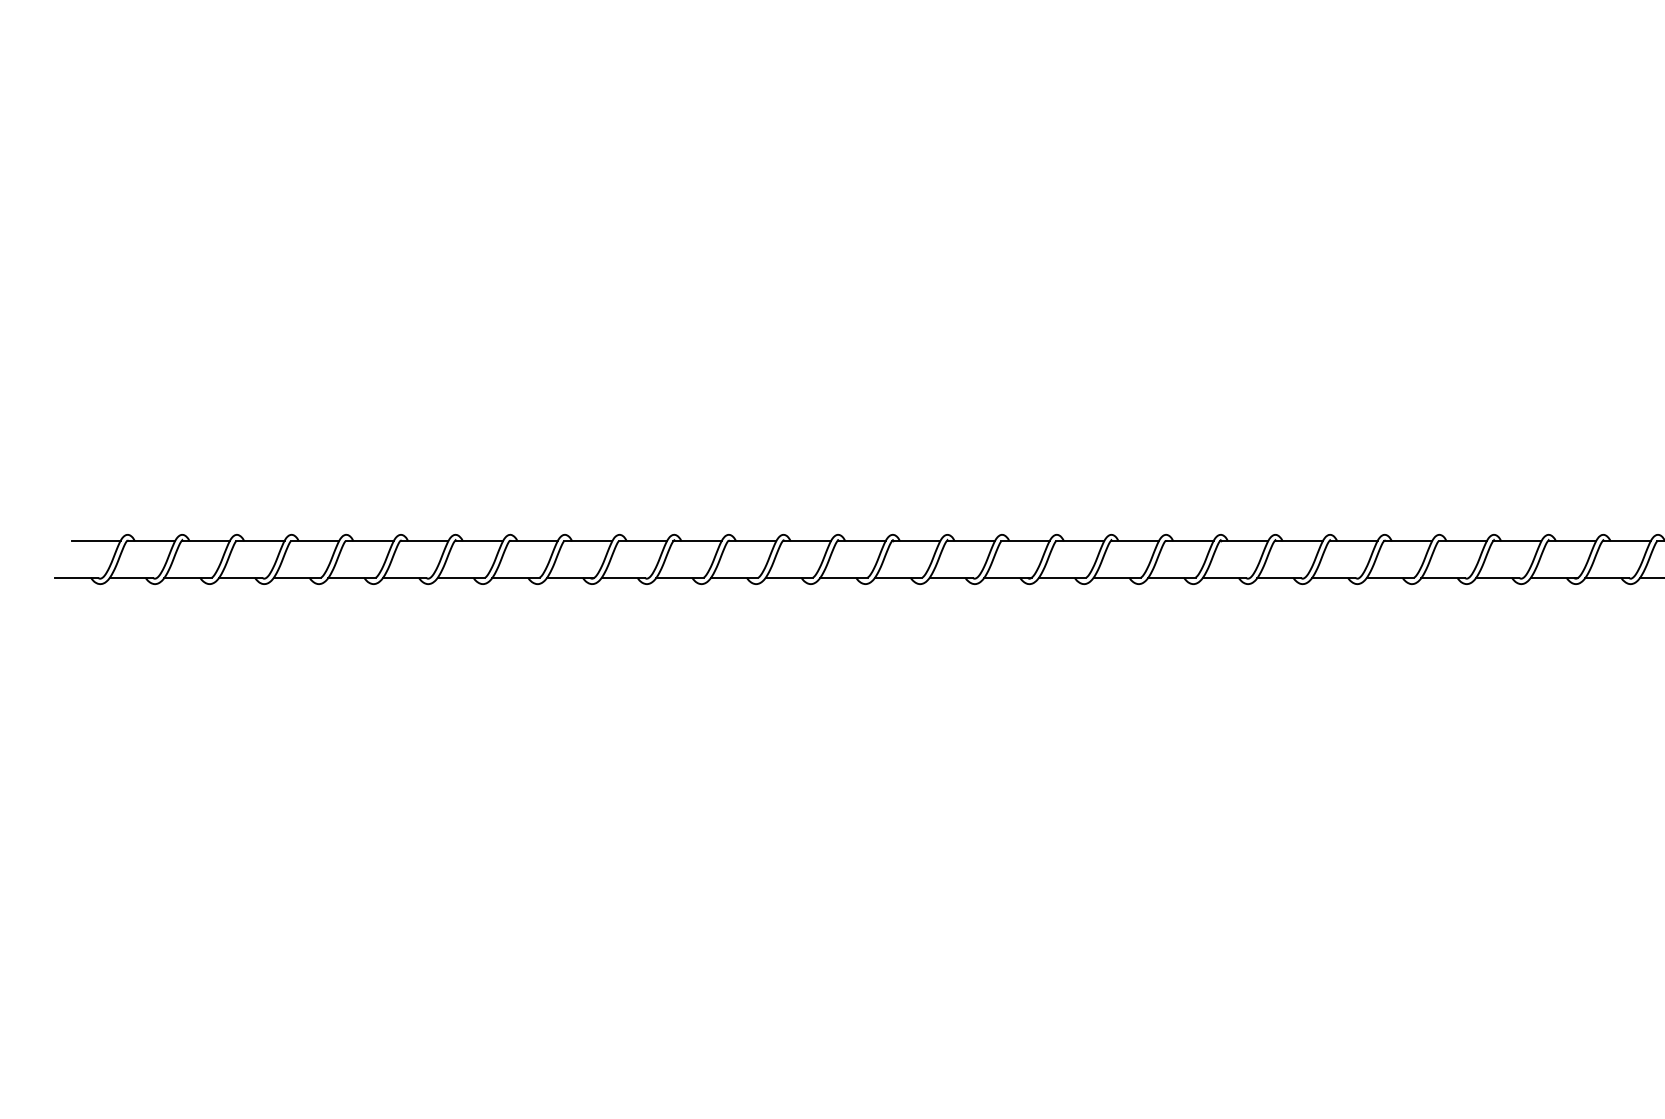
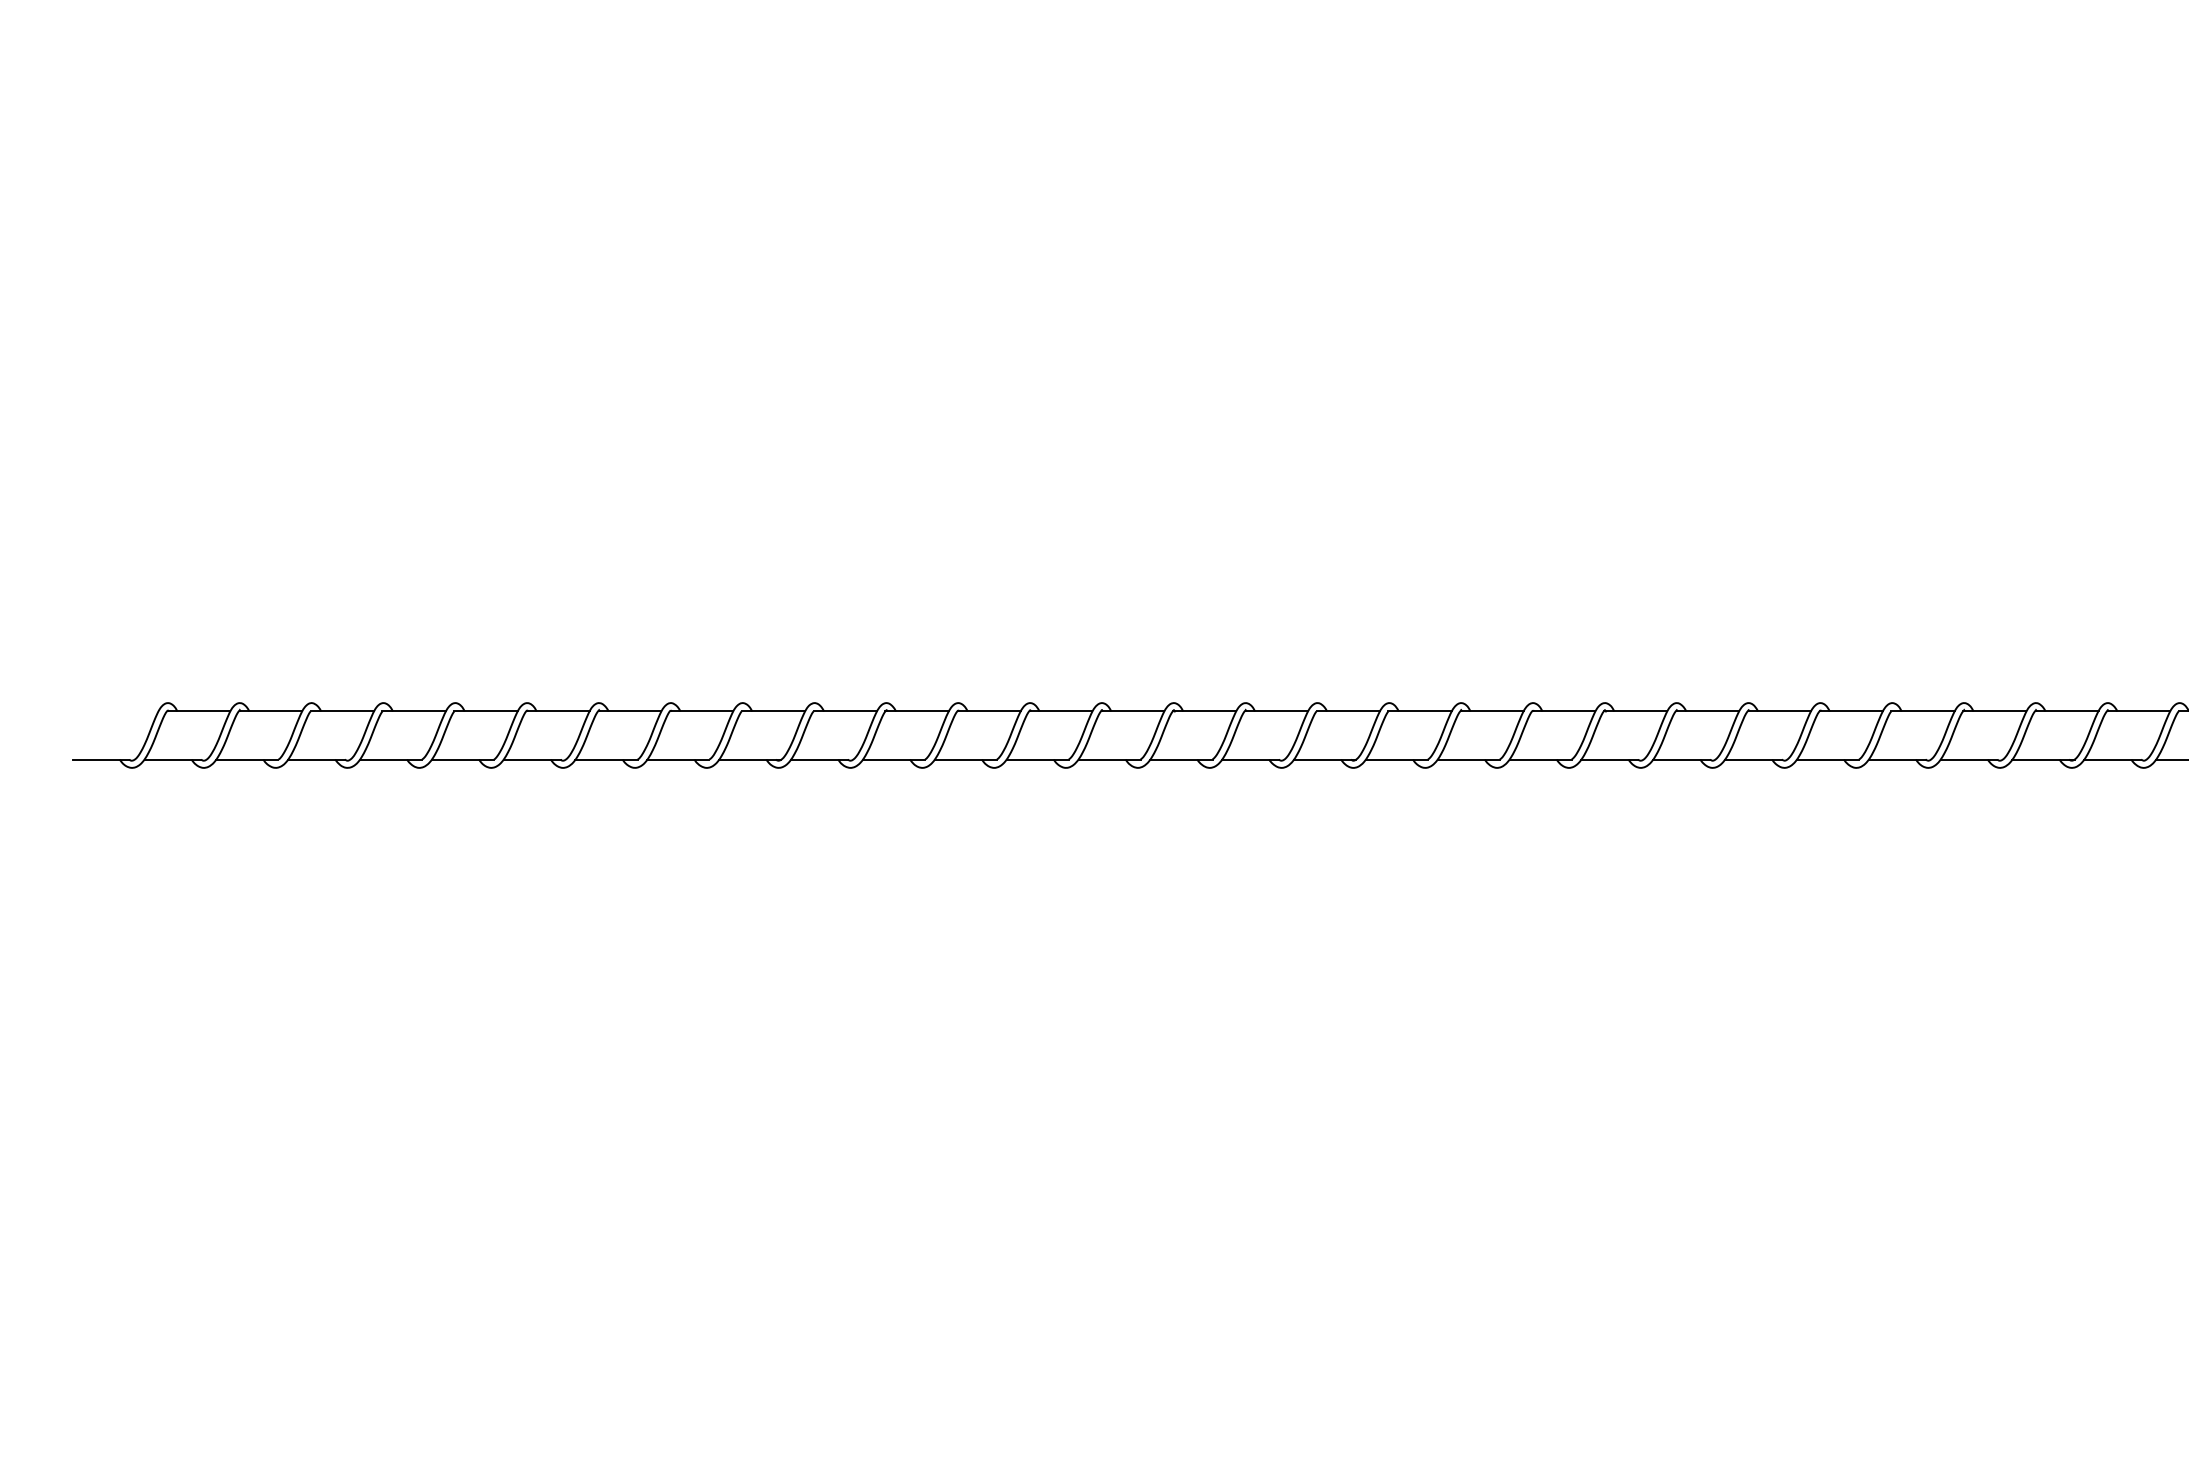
line: (96, 541) -> (126, 711), removed

